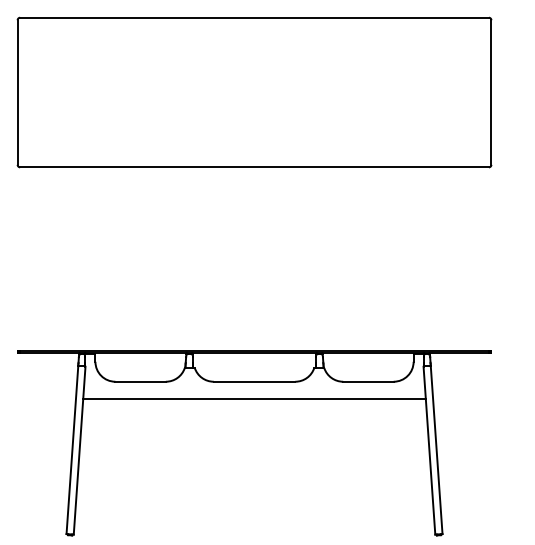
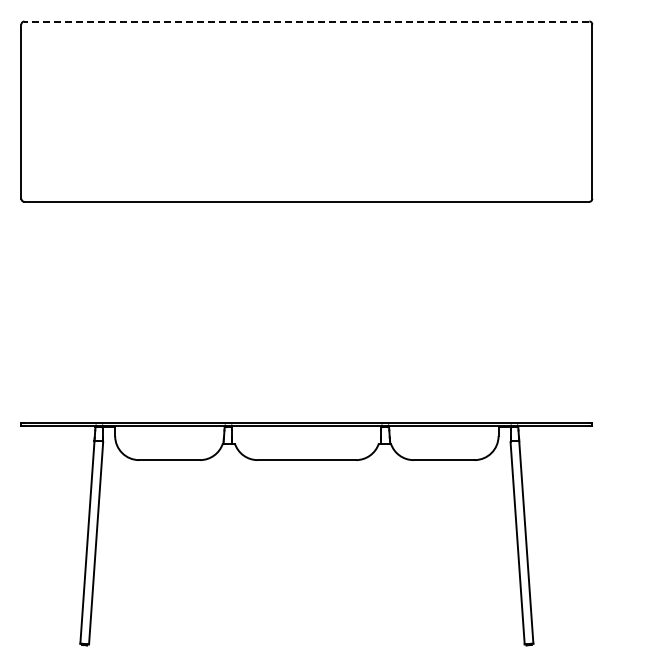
line: (254, 17) -> (306, 21), solid -> dashed
line: (254, 399) -> (306, 481), removed

